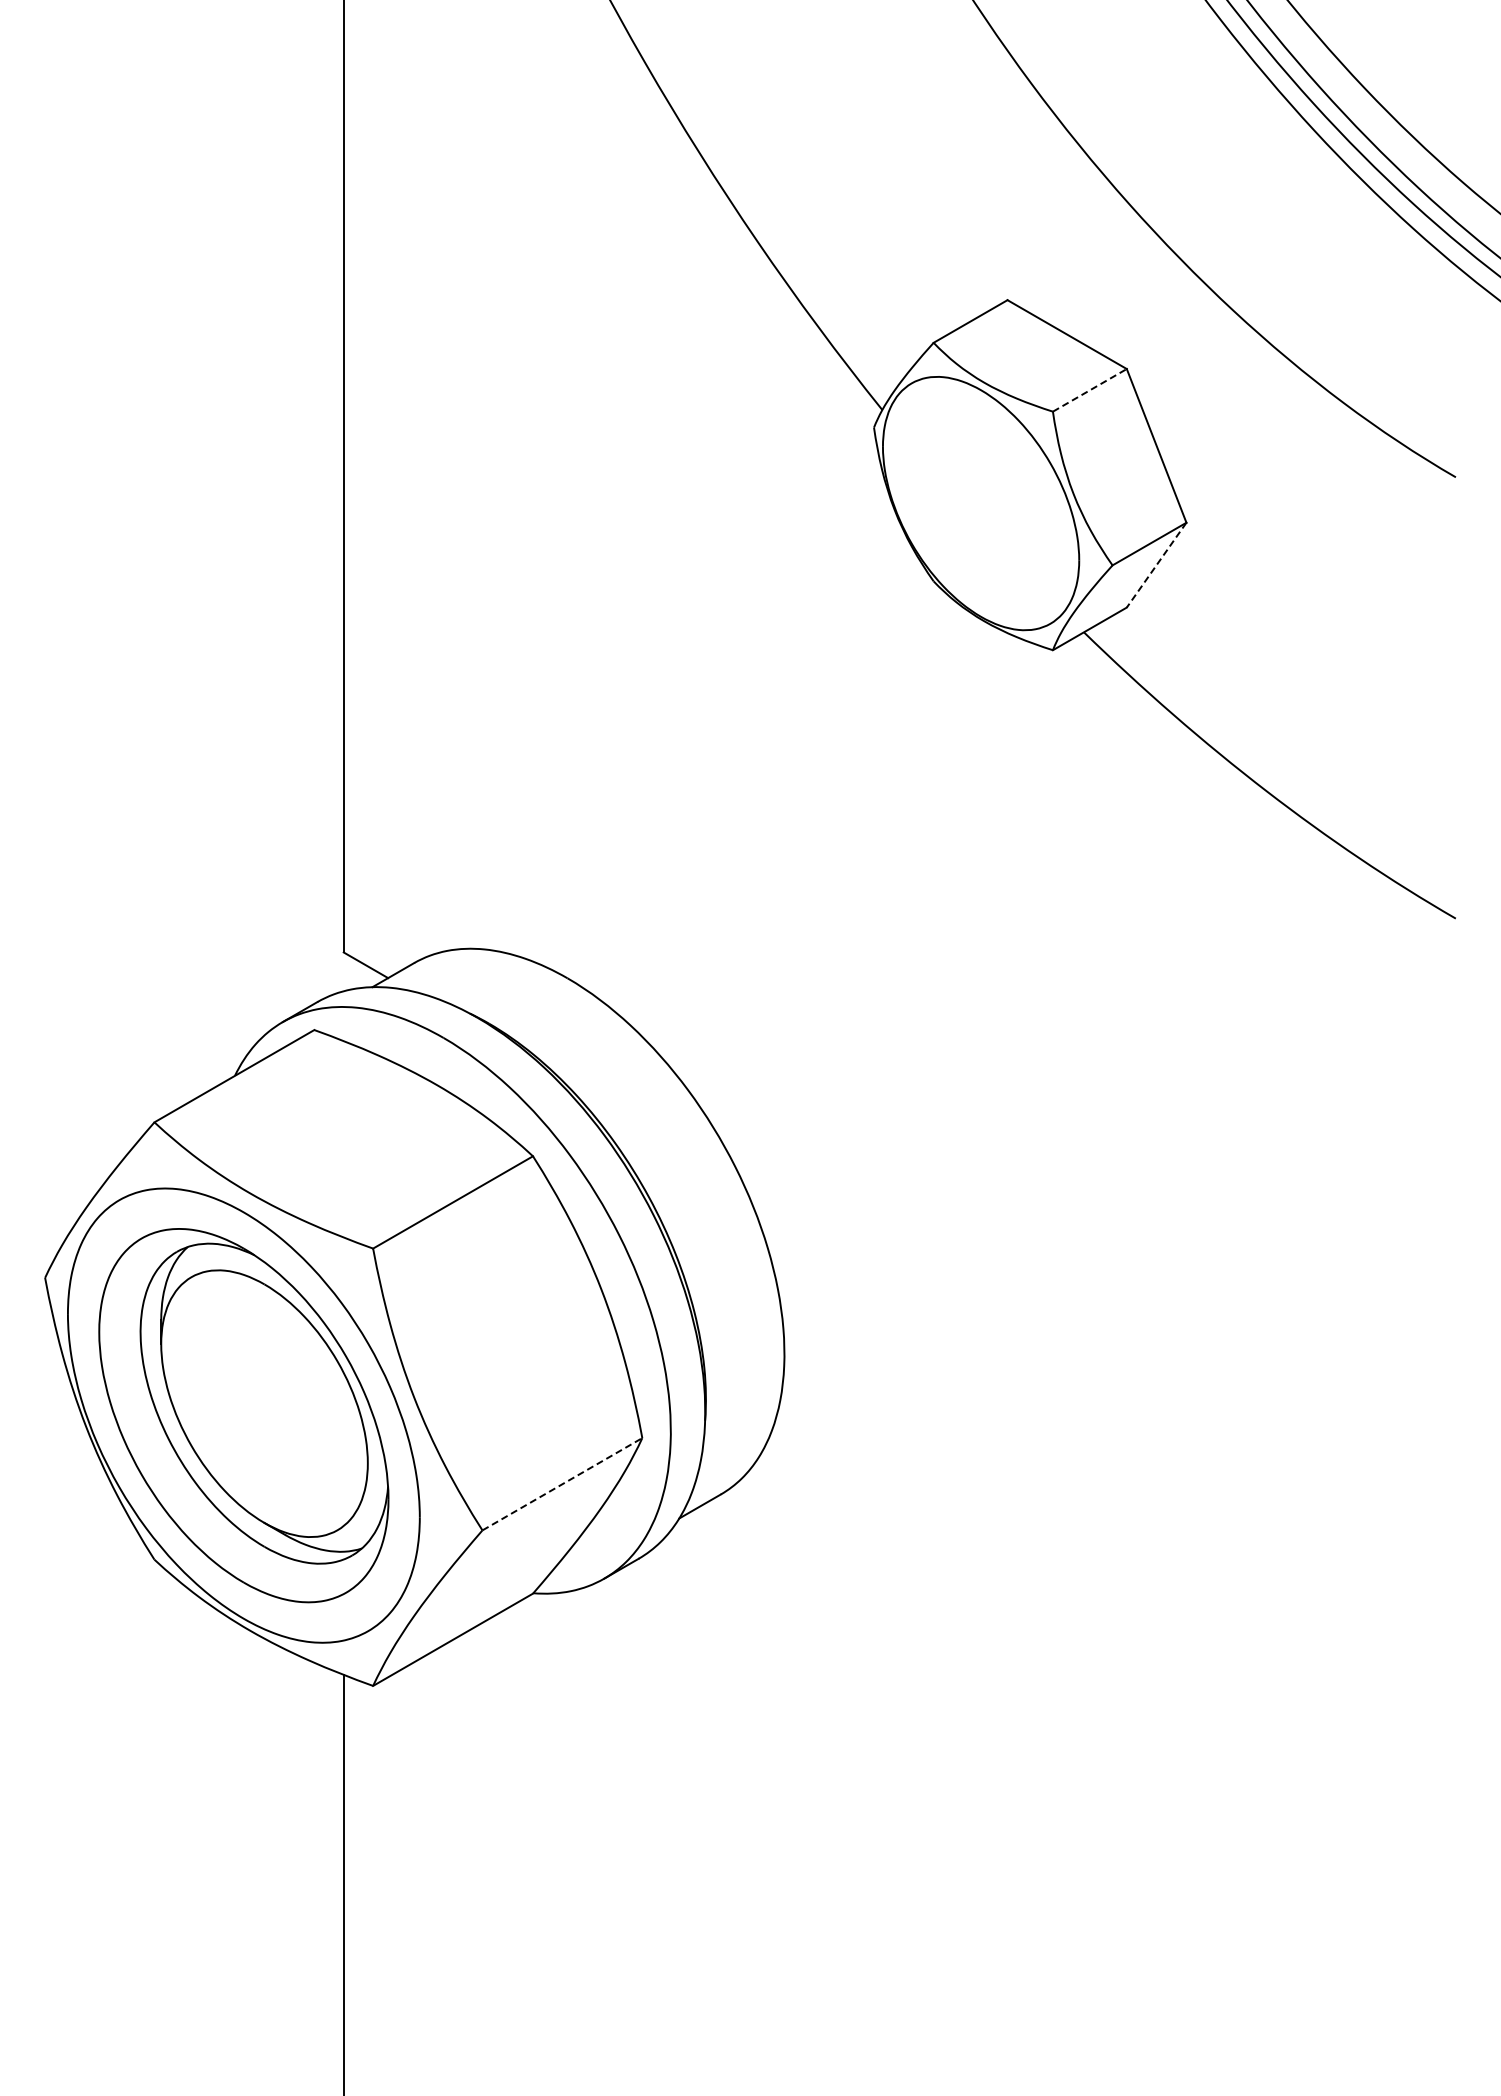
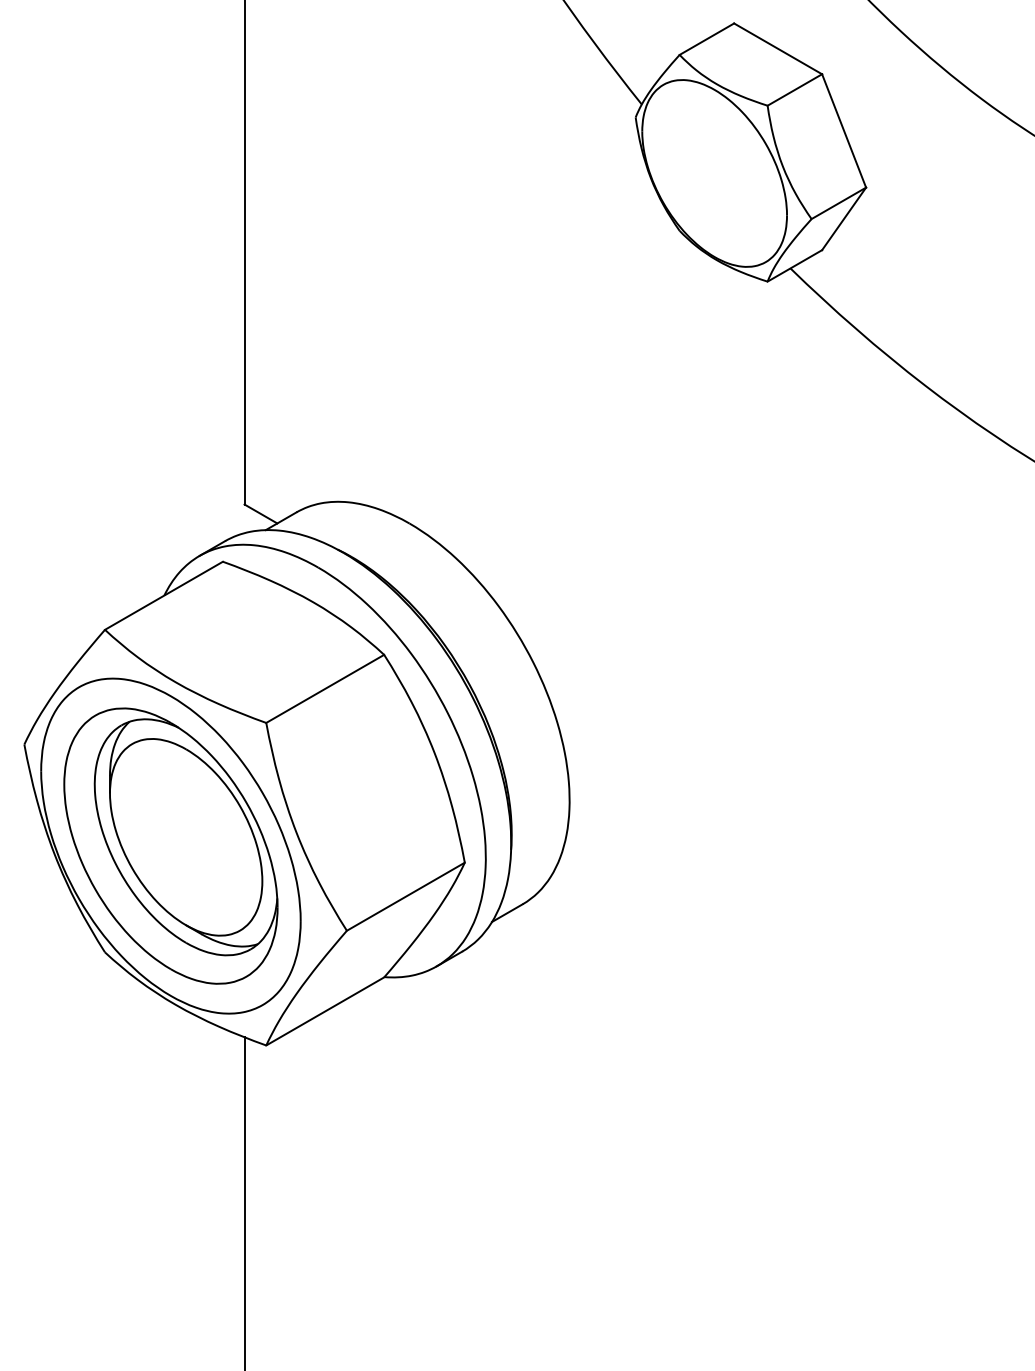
line: (1089, 390) -> (794, 90), dashed -> solid
line: (1156, 565) -> (844, 219), dashed -> solid
line: (562, 1483) -> (405, 896), dashed -> solid

